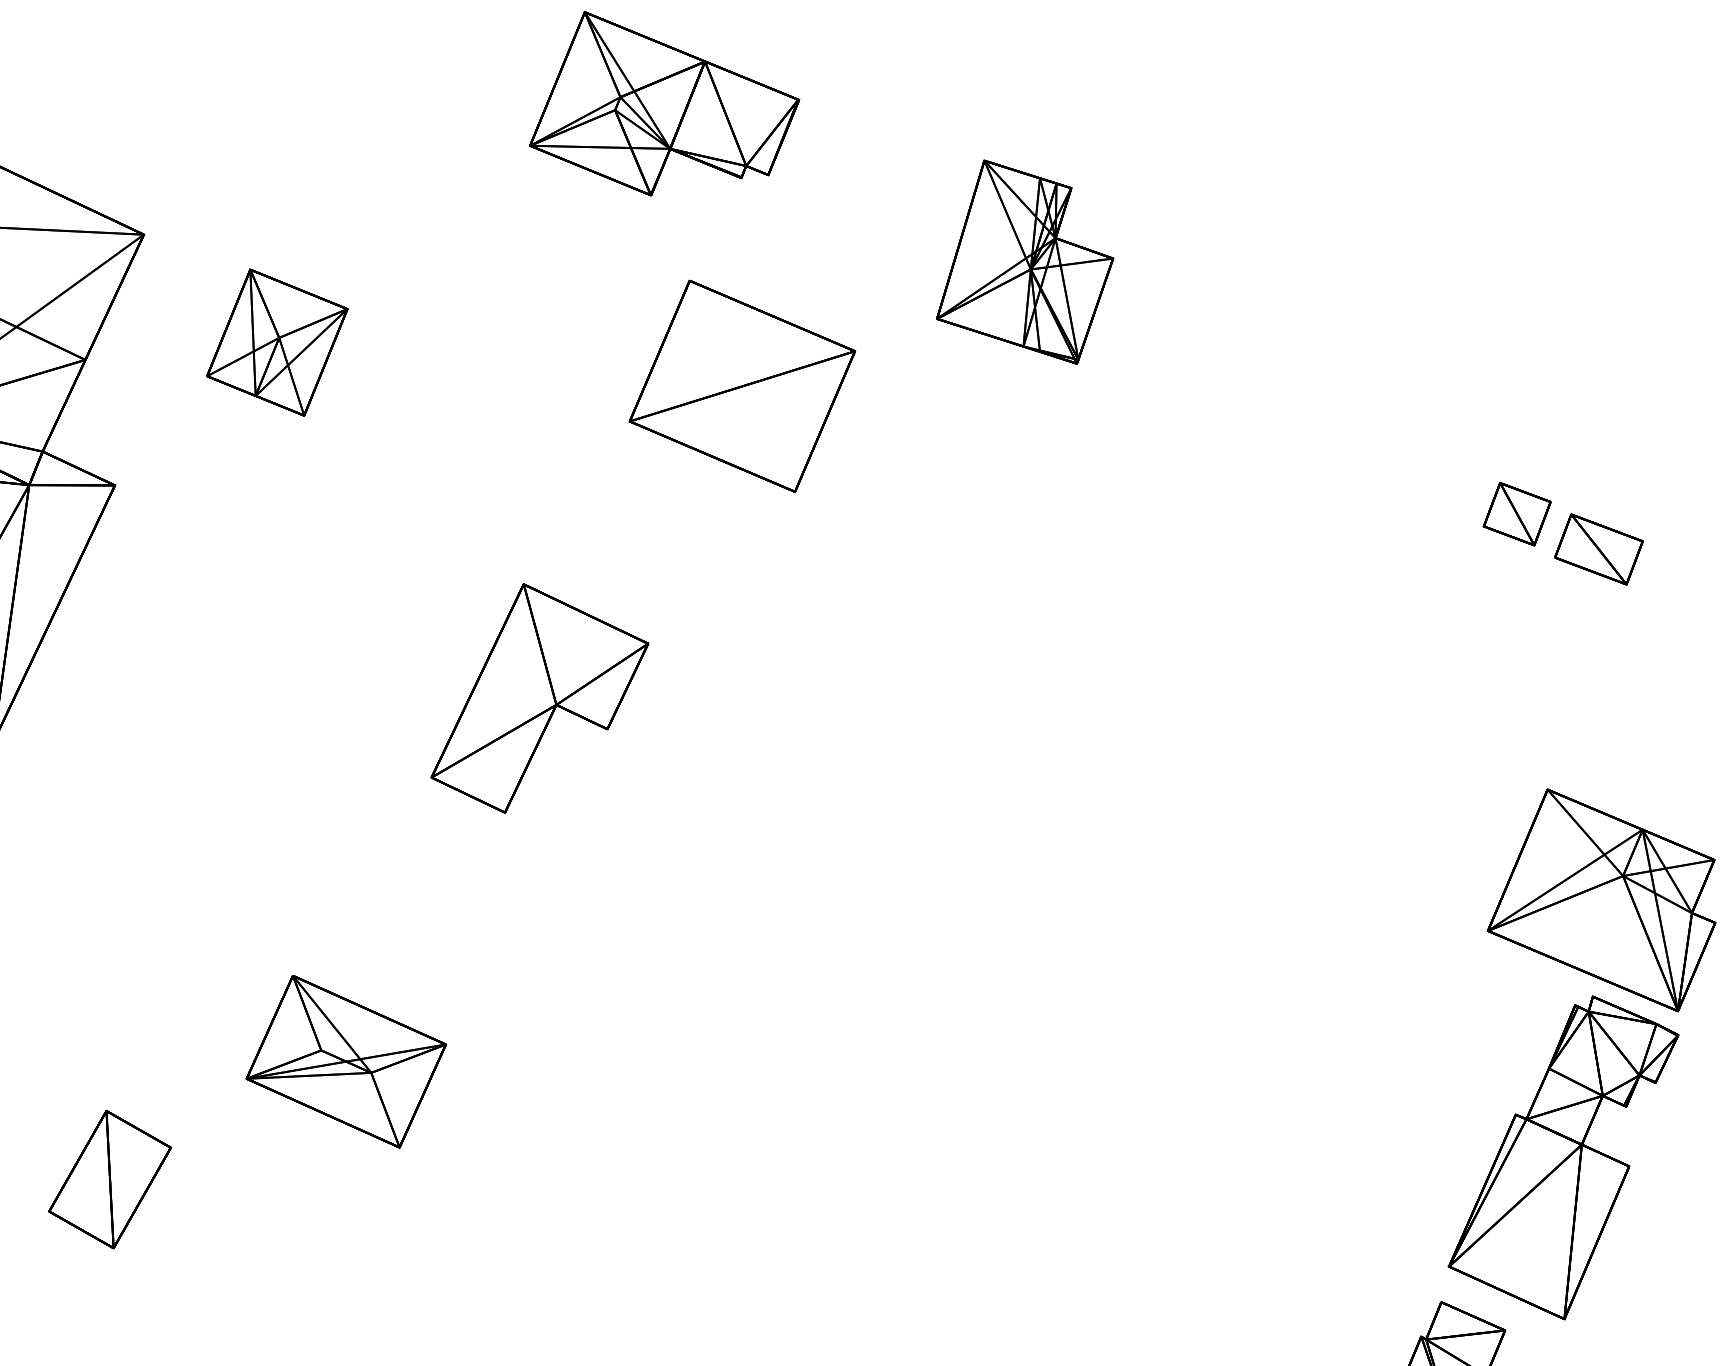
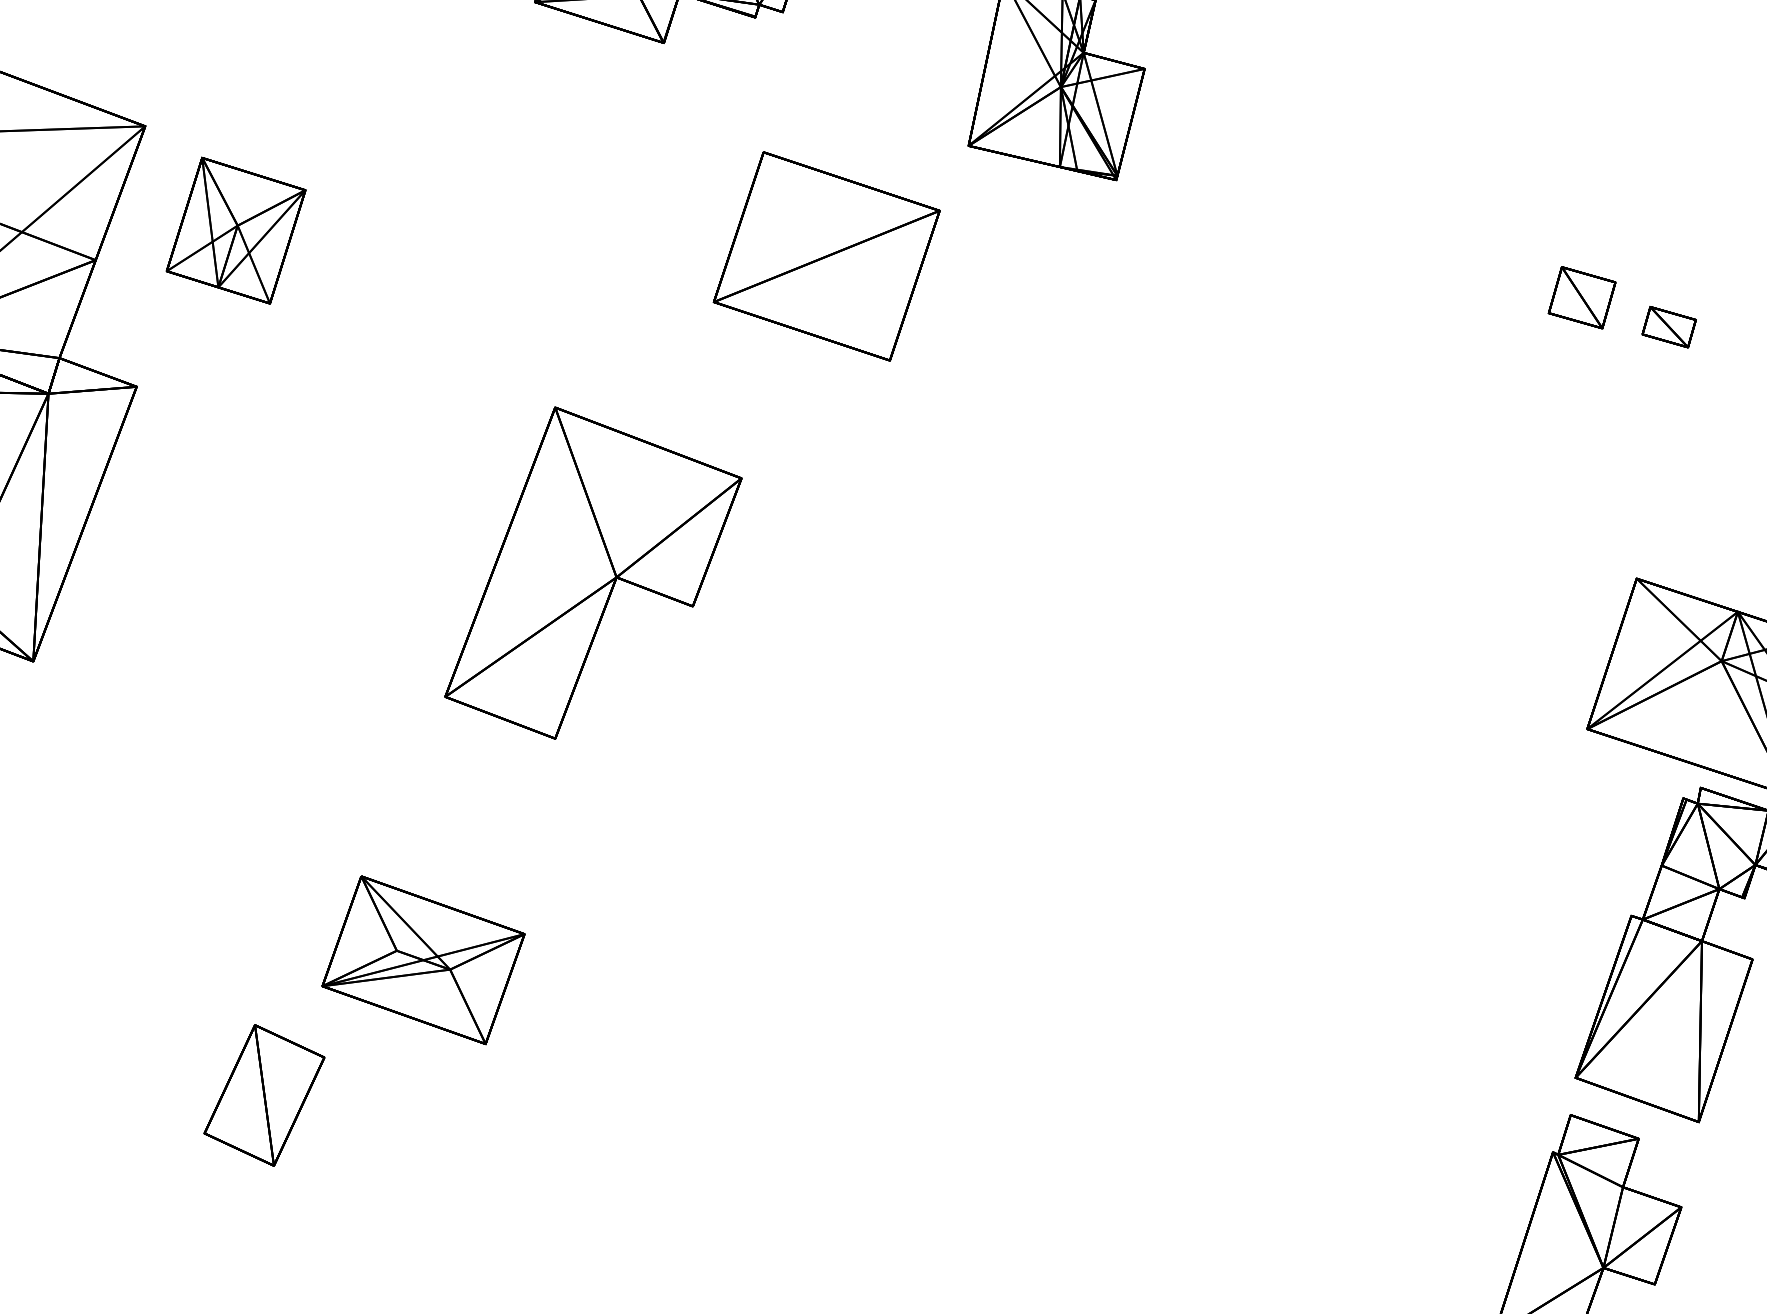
part: (277, 342) -> (236, 230), moved
part: (742, 385) -> (826, 255), moved
part: (1598, 549) -> (1668, 327), size x0.6
part: (539, 698) -> (591, 570), size x1.4
part: (109, 1179) -> (263, 1095), moved

